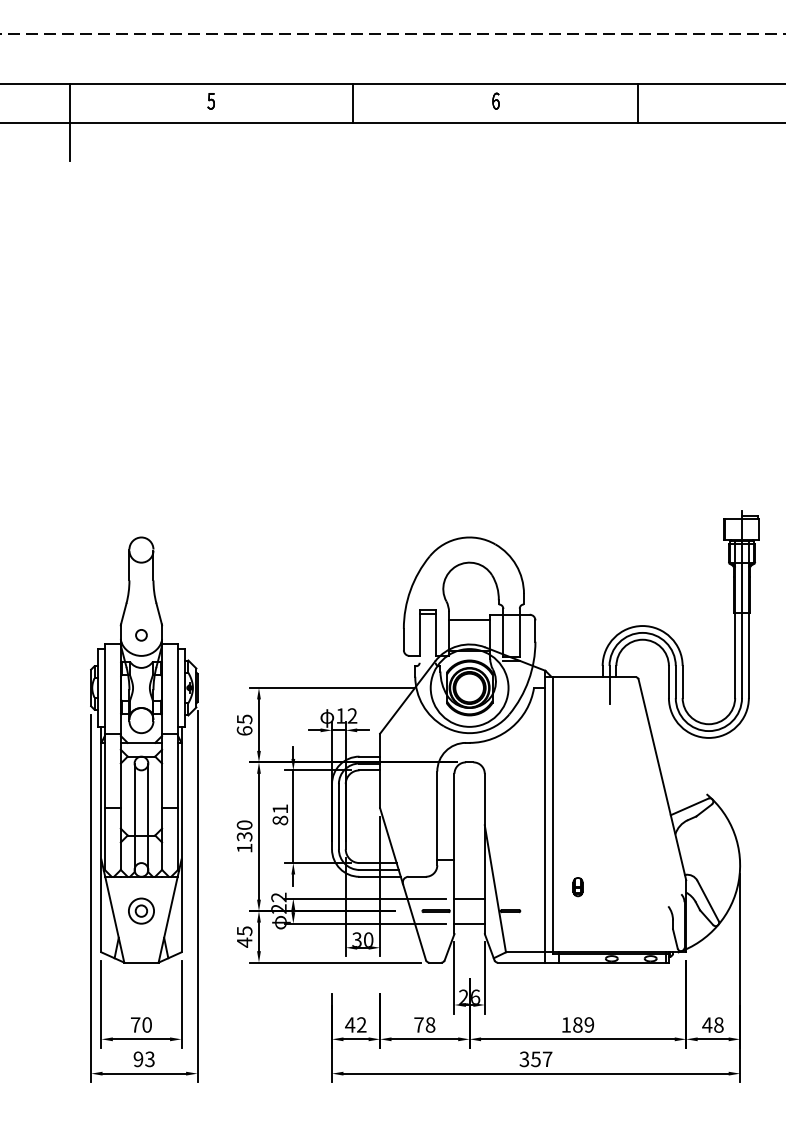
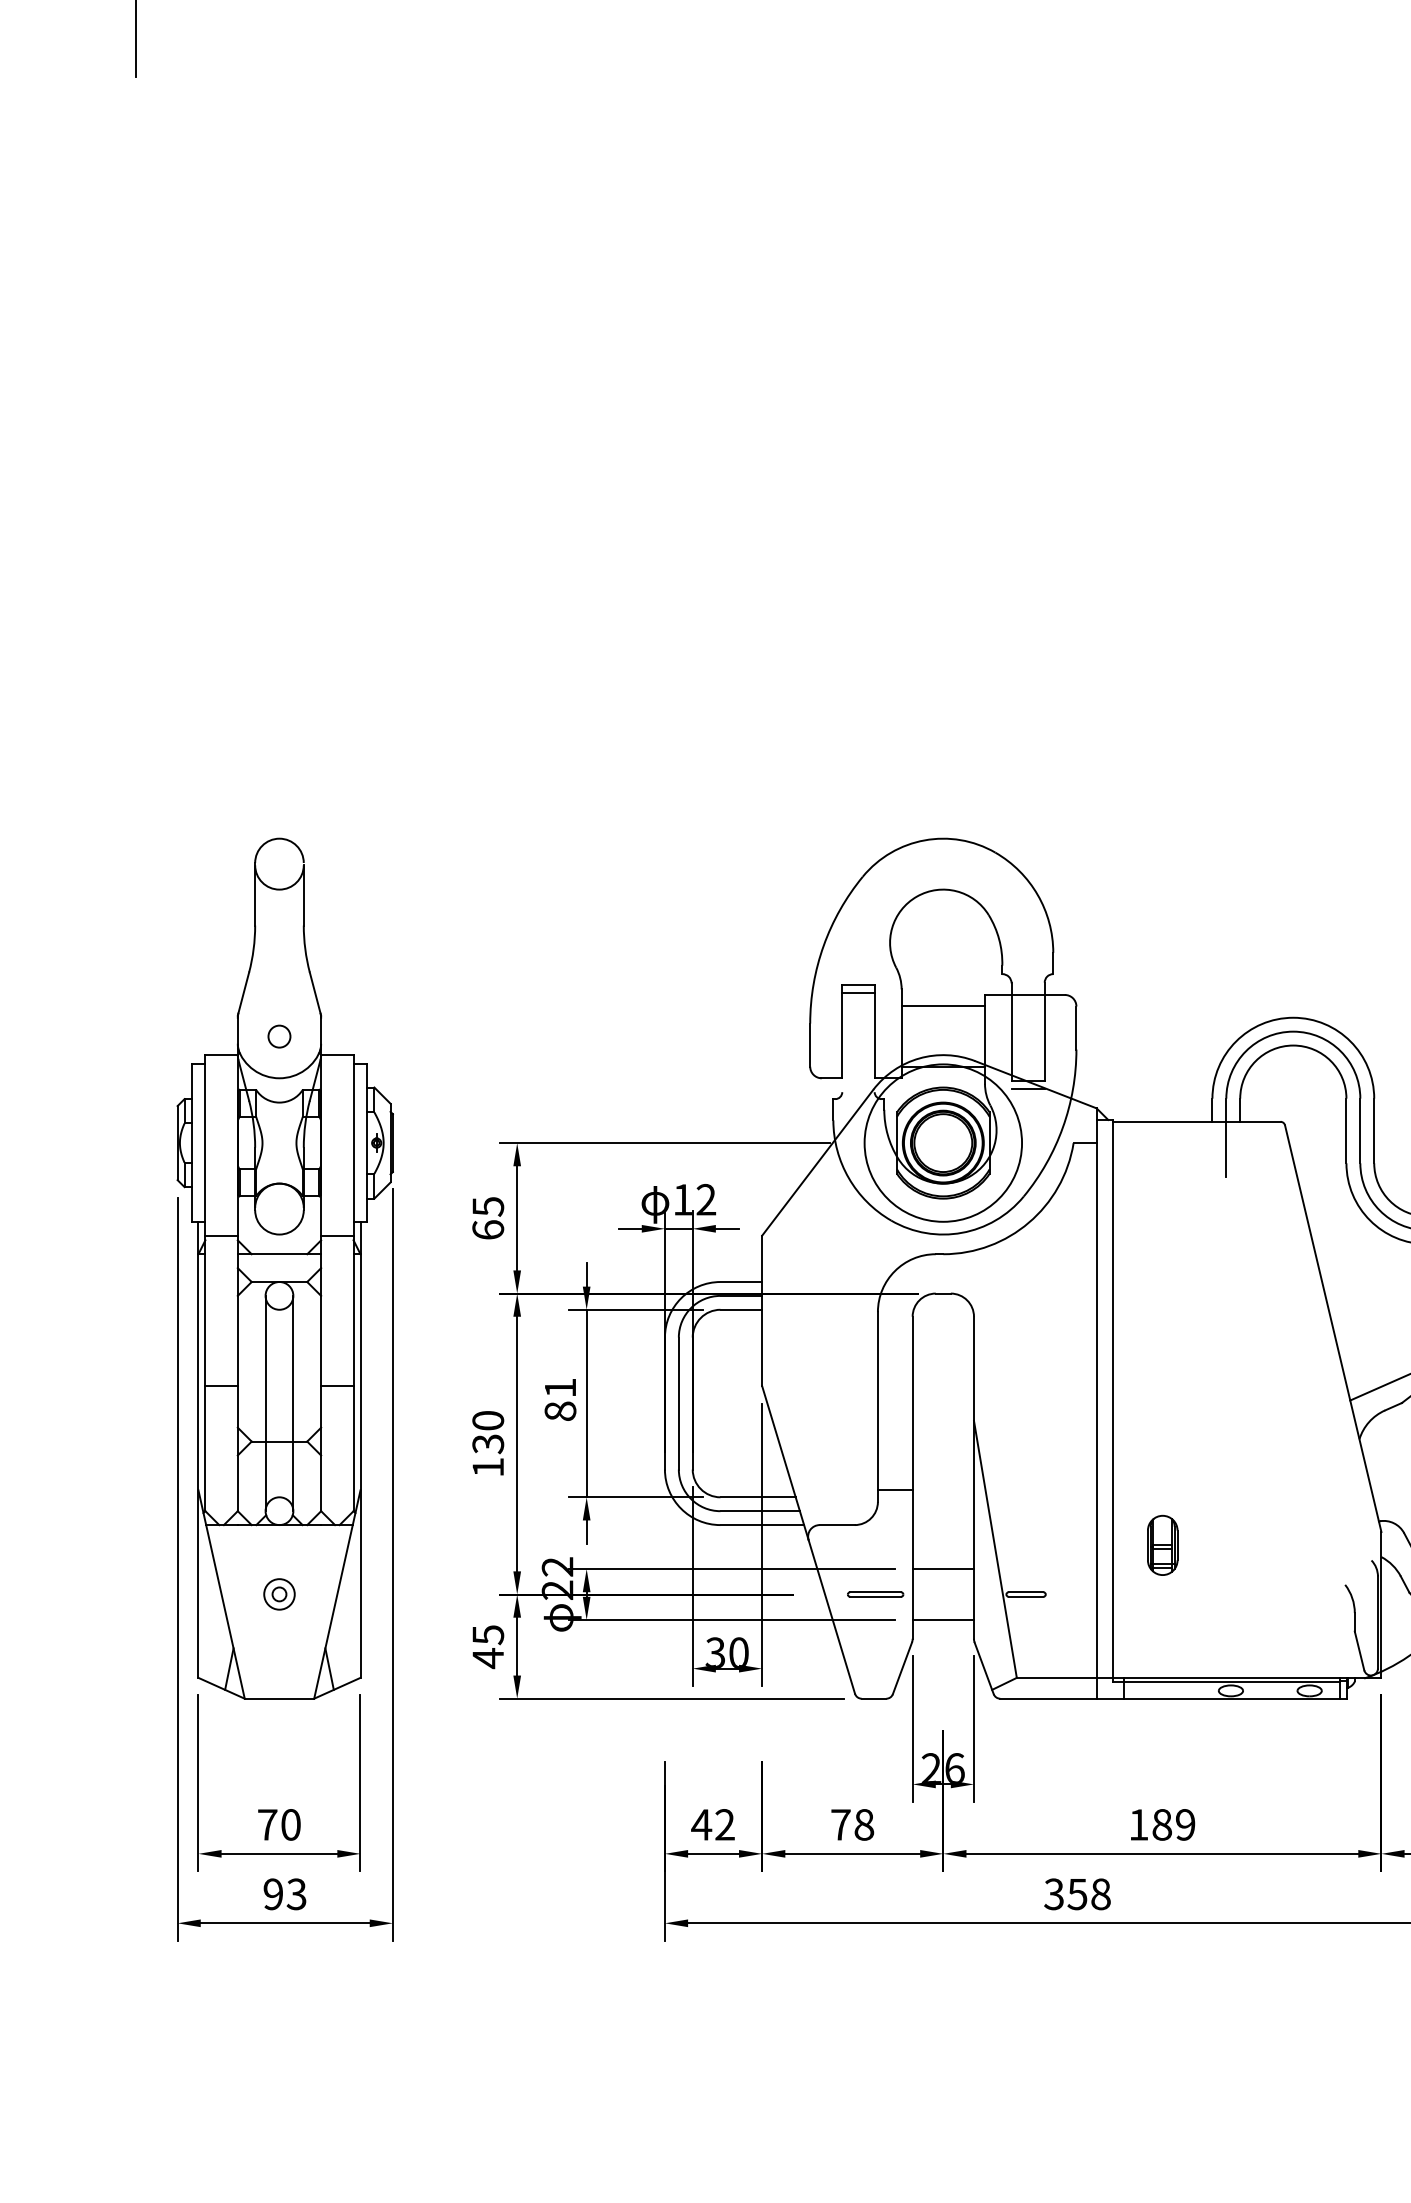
part: (577, 887) -> (1161, 1546), size x1.6
part: (141, 910) -> (279, 1593), size x0.6
text: (547, 1059) -> (1100, 1894), 357 -> 358

